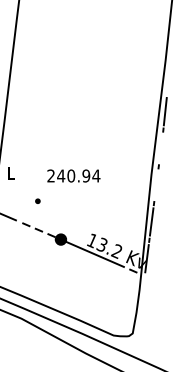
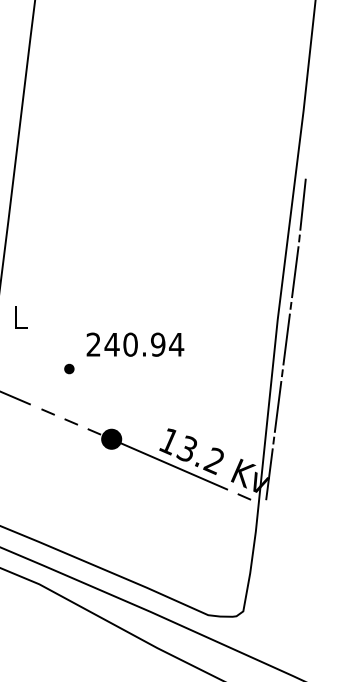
line: (160, 148) -> (294, 272), added
text: (73, 175) -> (134, 343), moved
line: (156, 184) -> (286, 338), added

